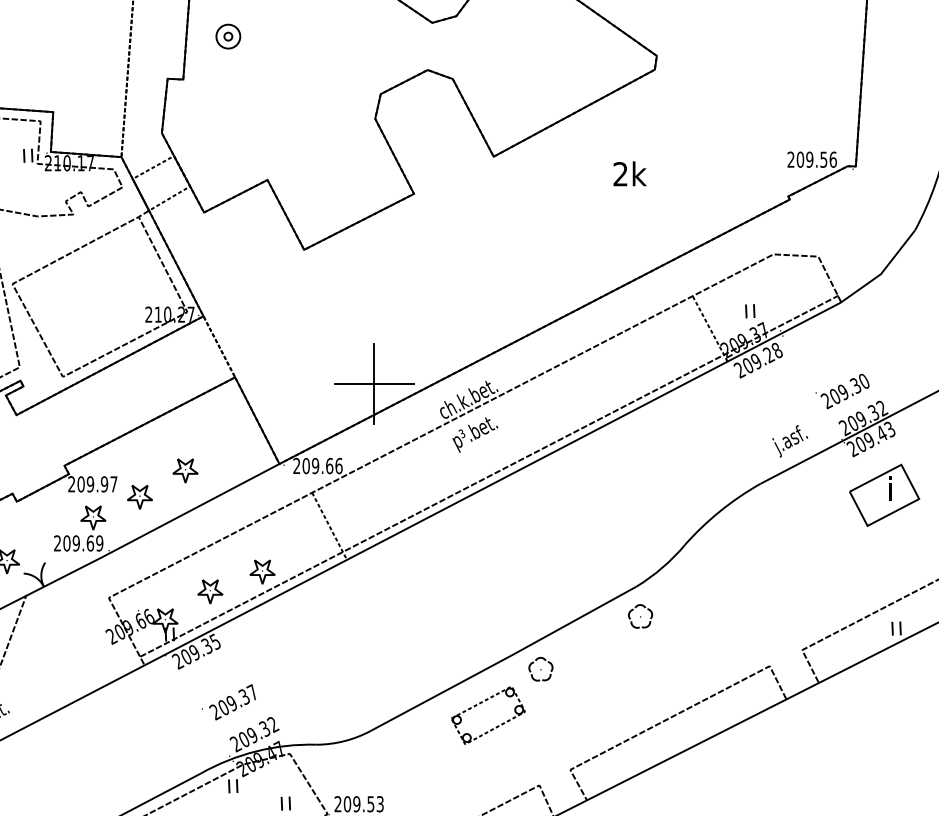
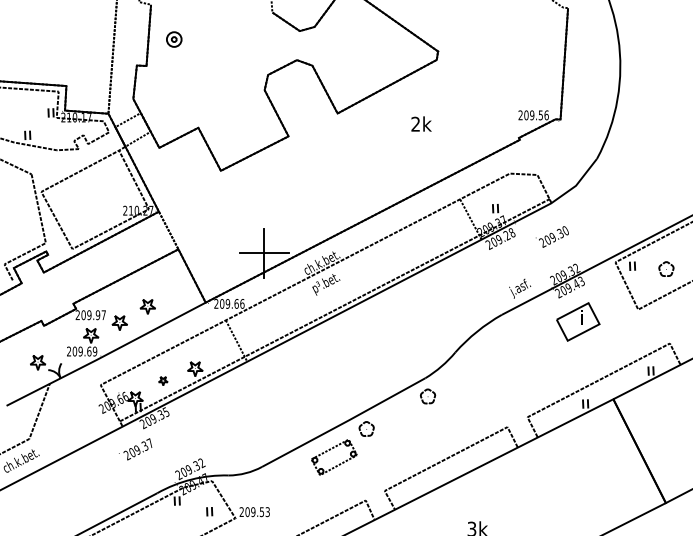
text: (842, 390) -> (552, 236), moved
part: (210, 590) -> (163, 380), size x0.6
text: (228, 702) -> (135, 449), moved

